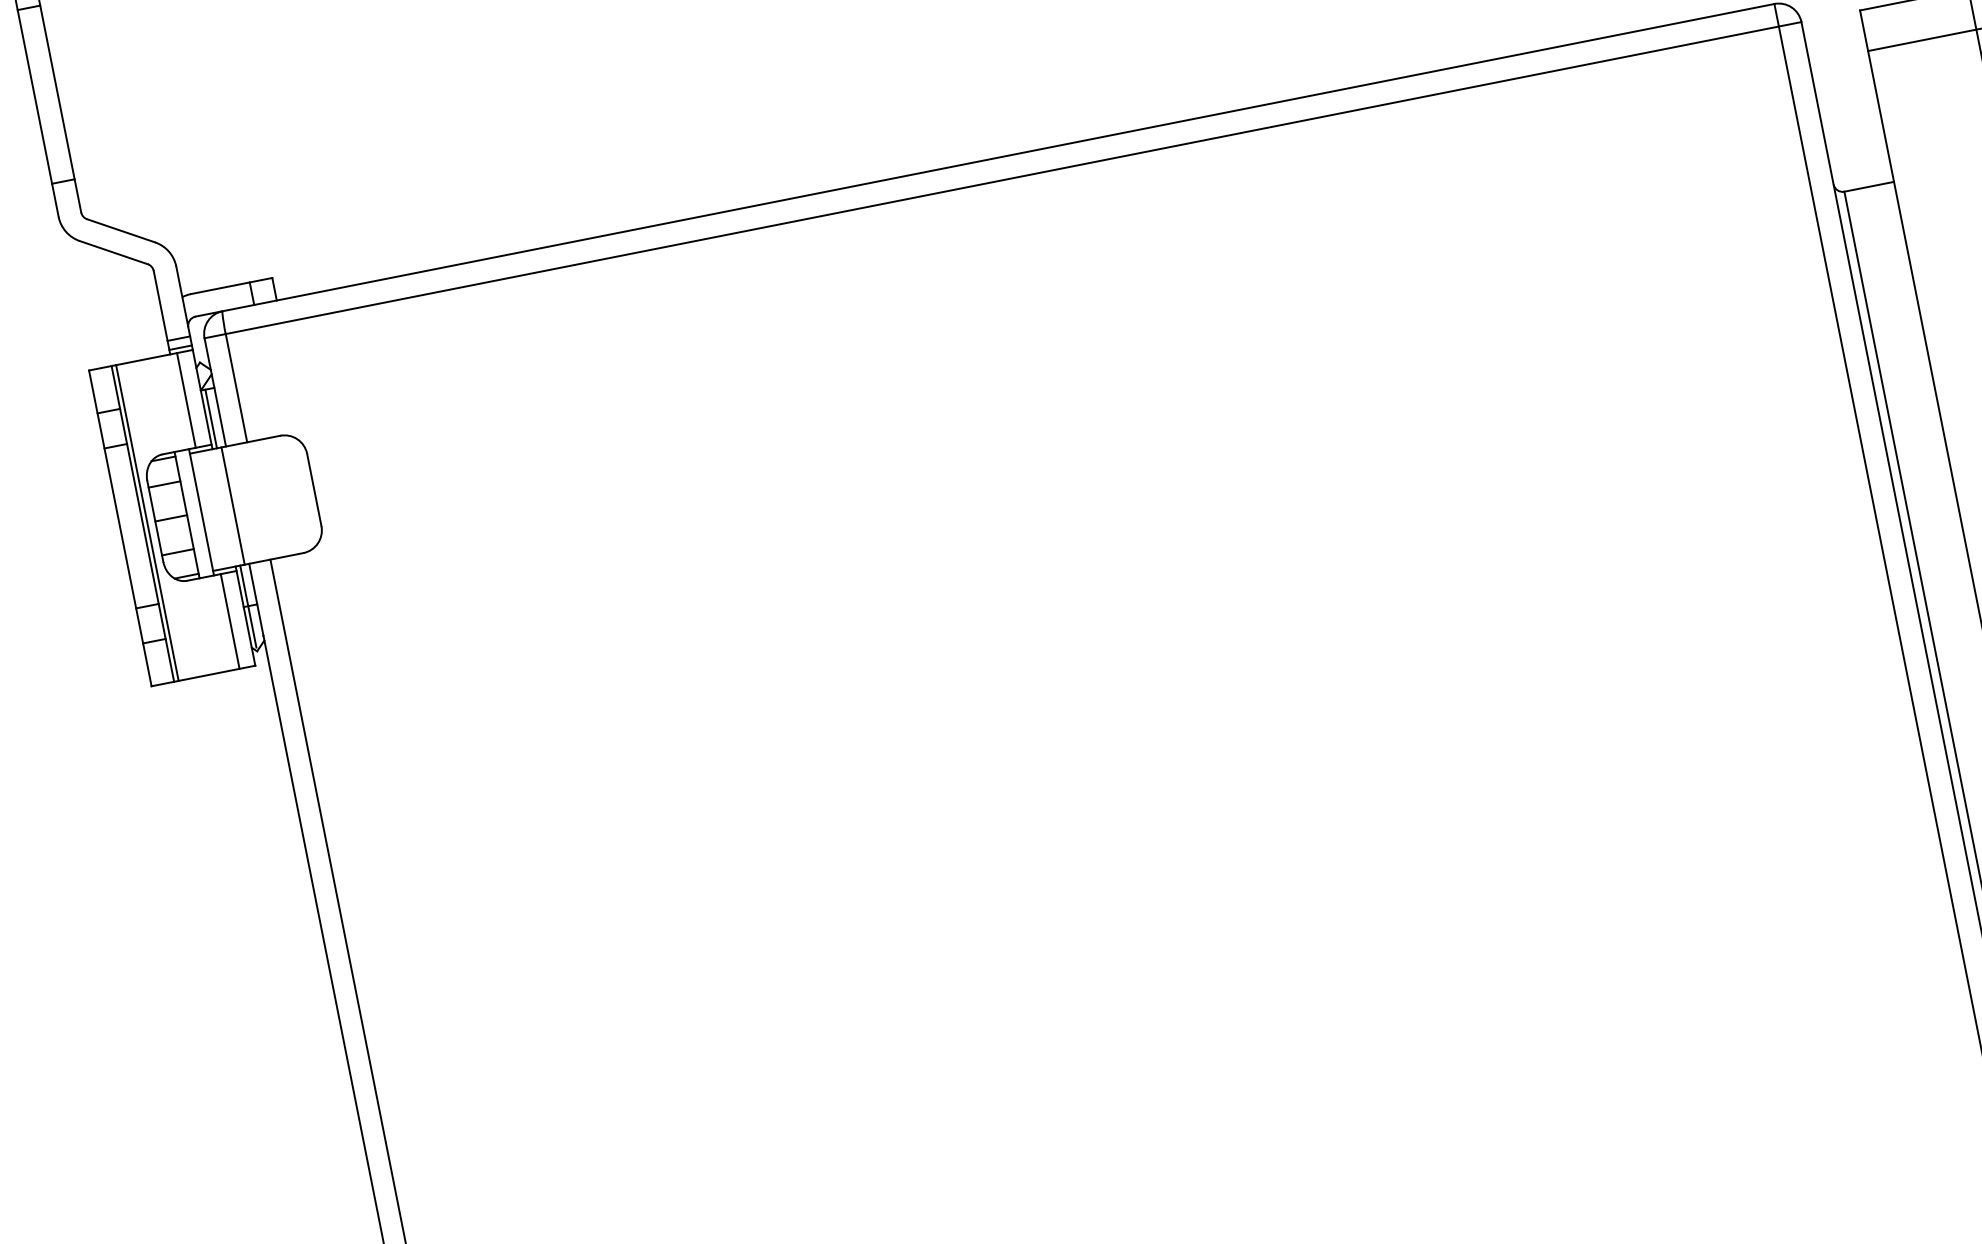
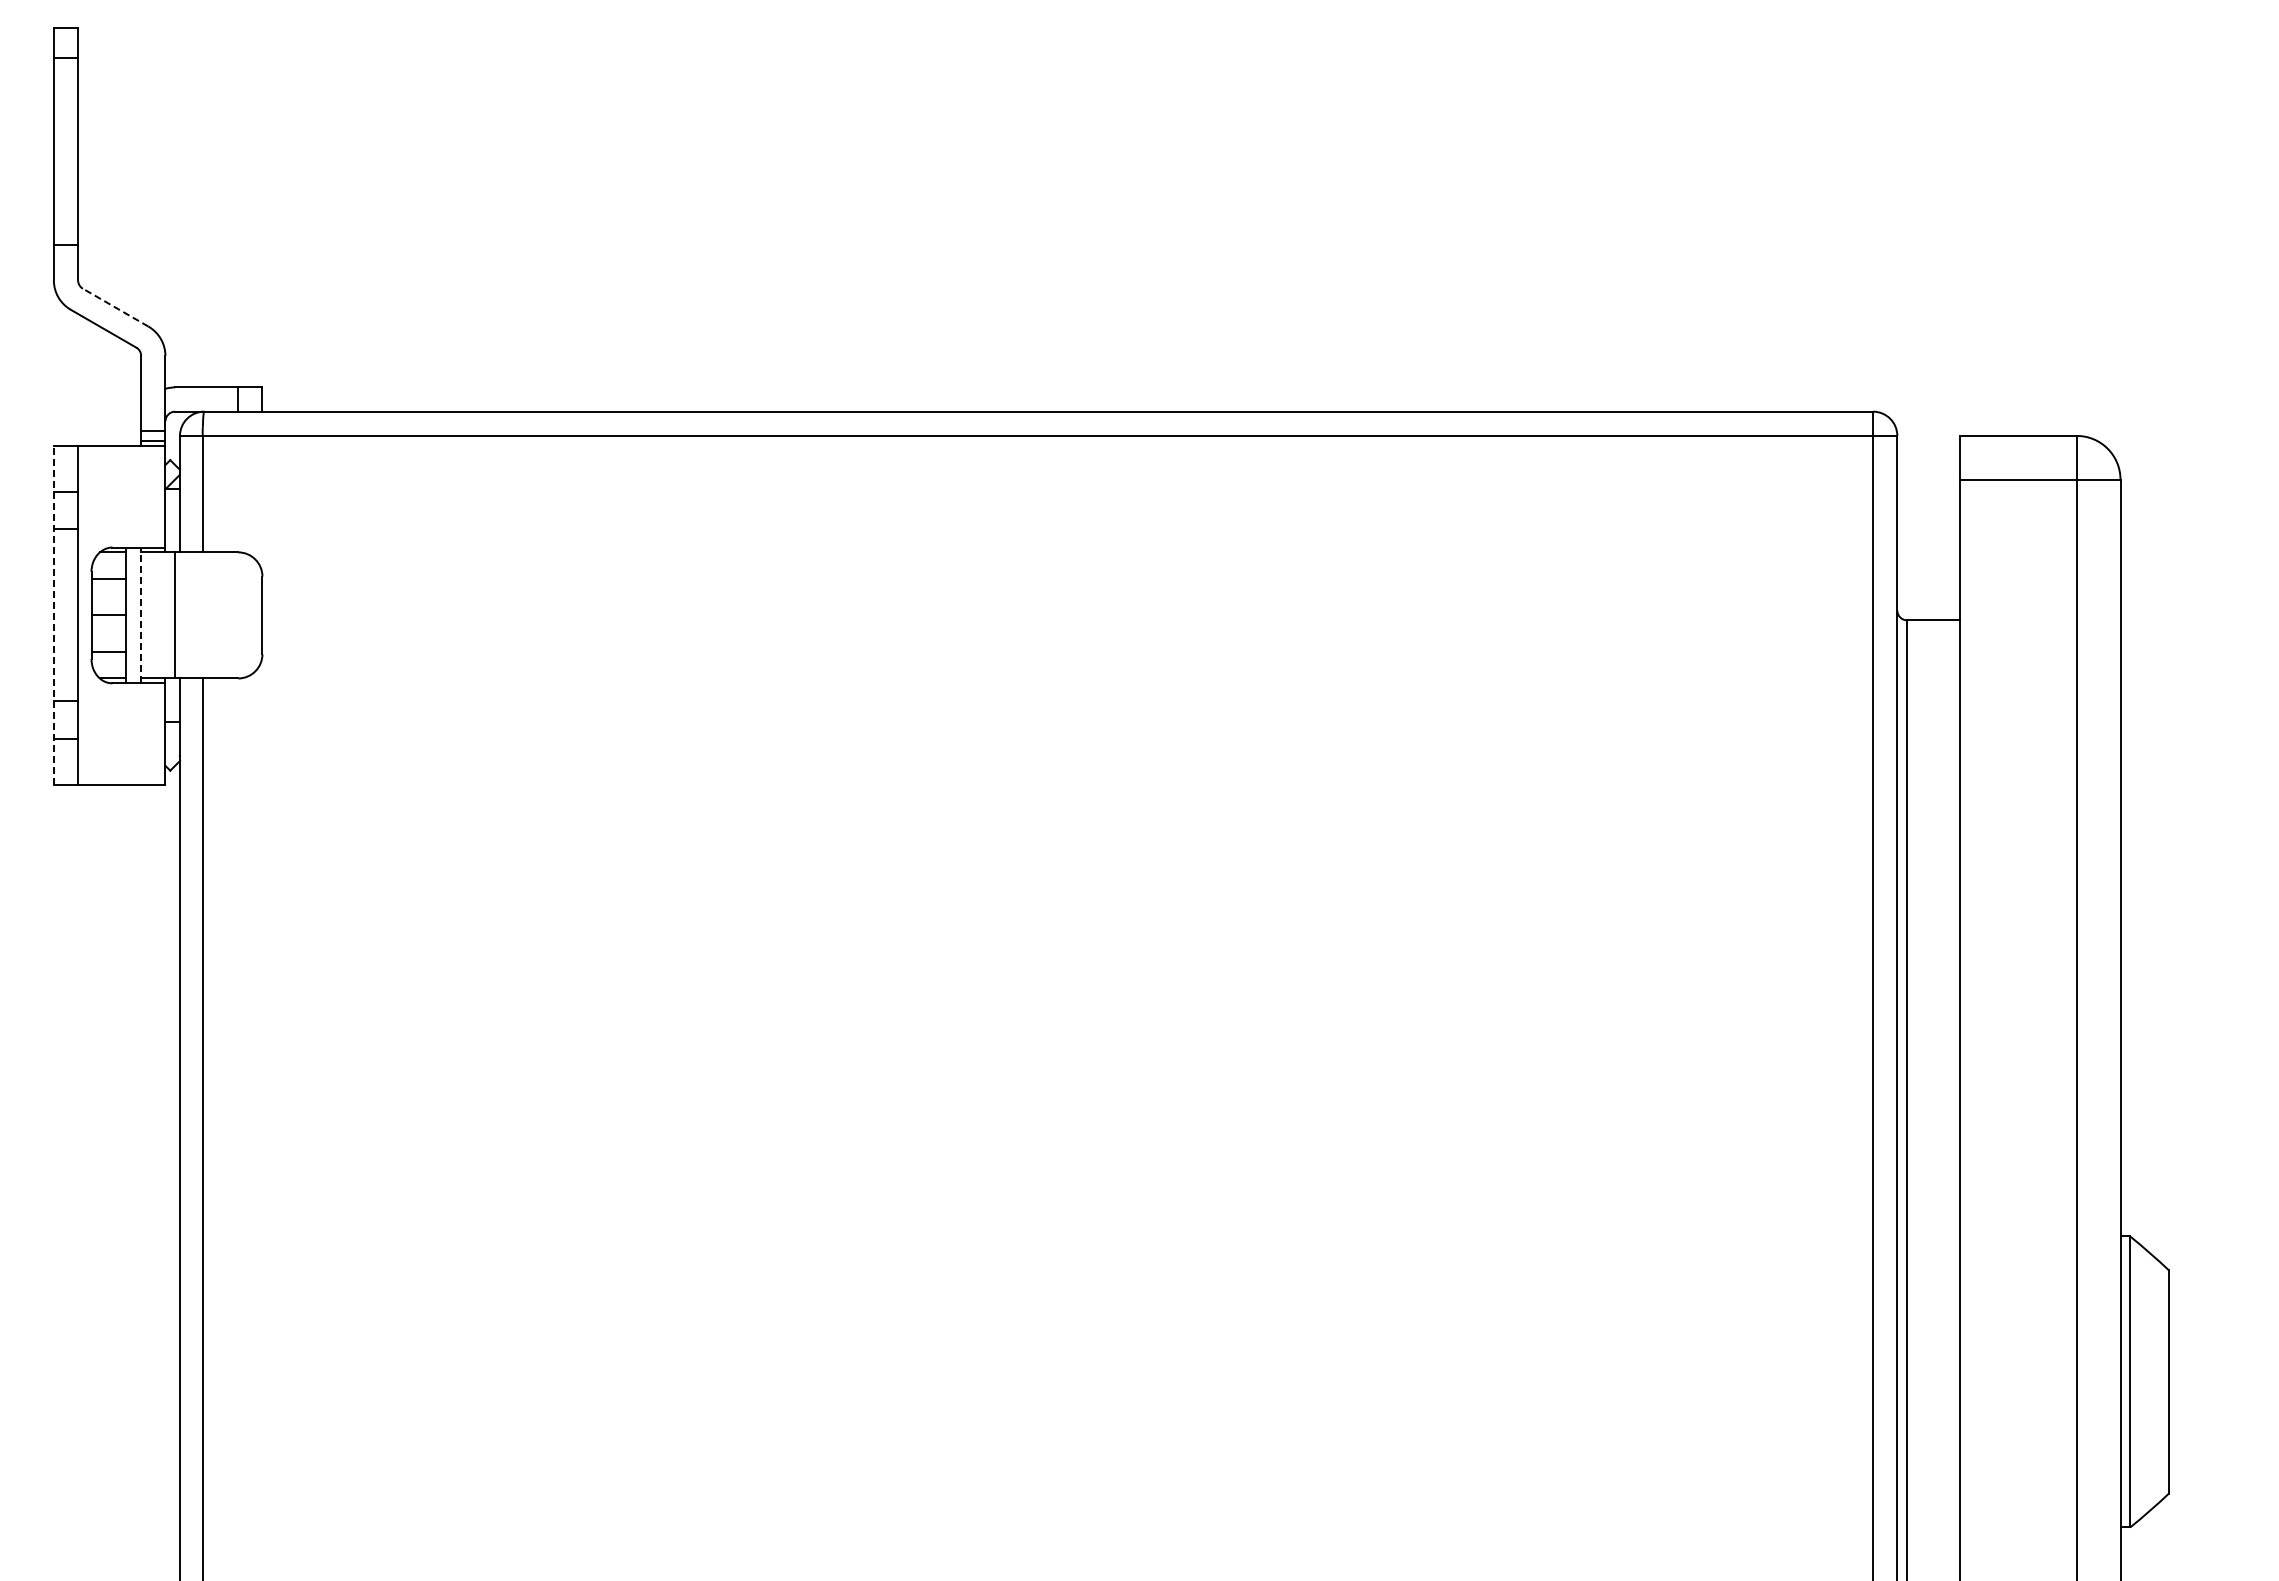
line: (120, 230) -> (115, 307), solid -> dashed
line: (186, 400) -> (148, 496), removed
line: (211, 418) -> (170, 520), removed
line: (201, 512) -> (141, 615), solid -> dashed
line: (146, 523) -> (82, 615), removed
line: (120, 528) -> (53, 615), solid -> dashed
line: (248, 606) -> (170, 722), removed
line: (230, 621) -> (148, 734), removed

